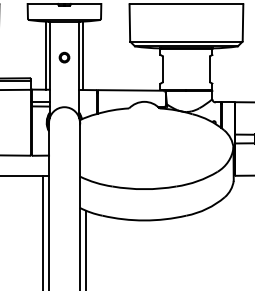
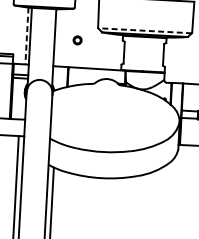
line: (185, 41) -> (144, 30), solid -> dashed
line: (83, 55) -> (58, 37), removed
line: (45, 56) -> (26, 36), solid -> dashed
part: (64, 57) -> (77, 40), moved

